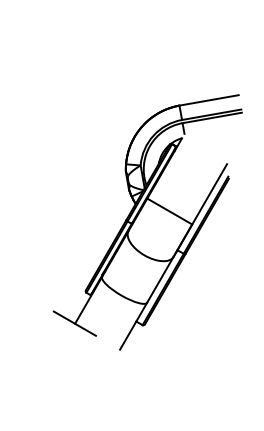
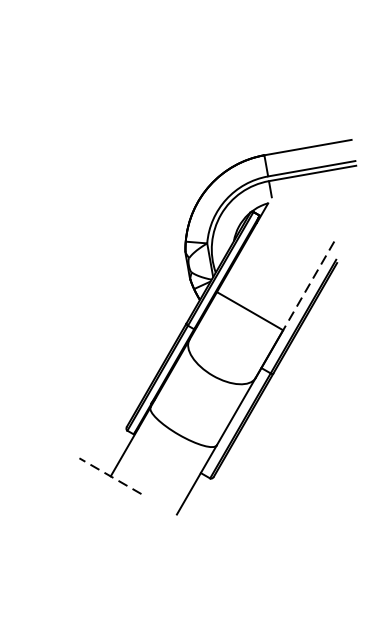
line: (209, 194) -> (308, 286), solid -> dashed
line: (74, 323) -> (109, 475), solid -> dashed

